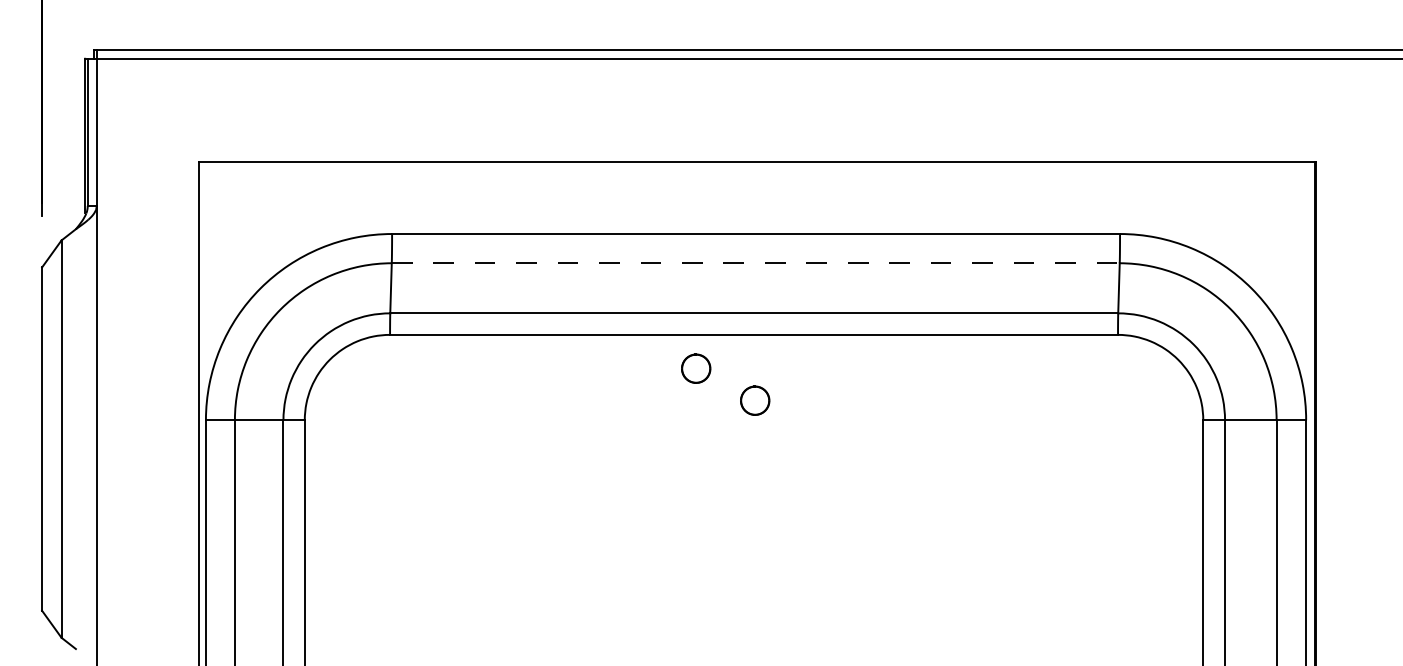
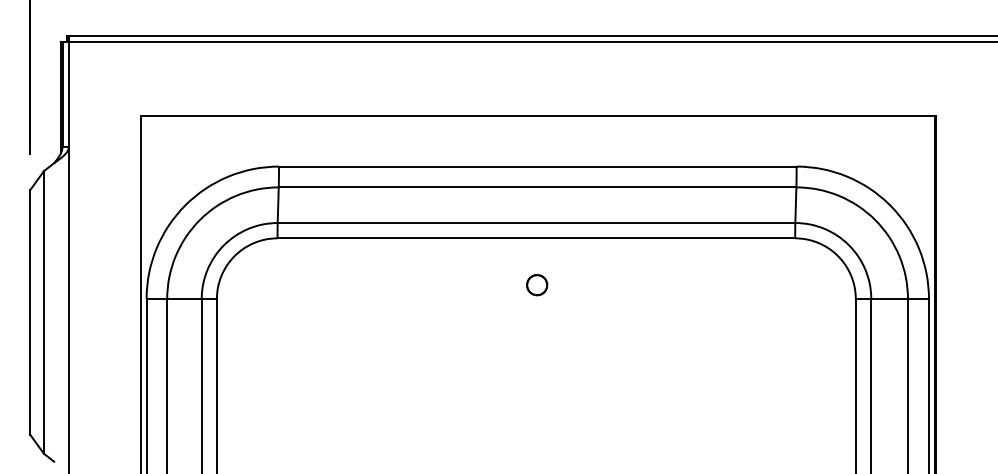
line: (755, 263) -> (537, 187), dashed -> solid
part: (696, 368) -> (495, 262), removed

